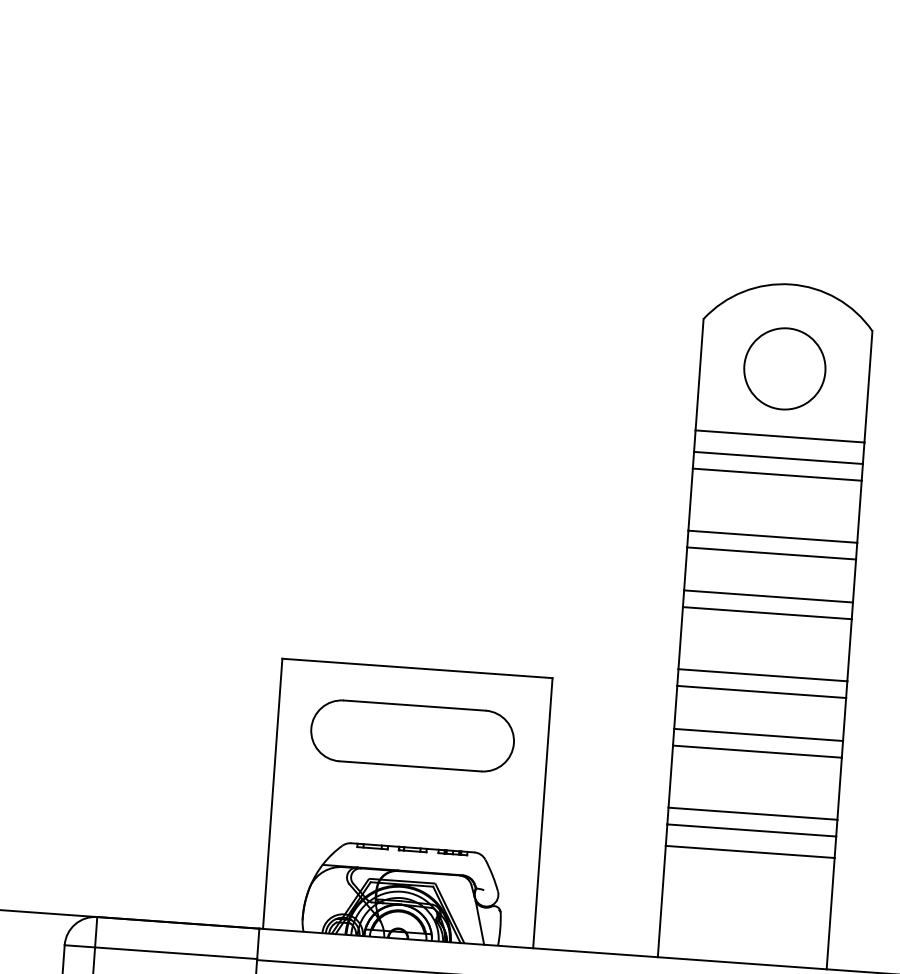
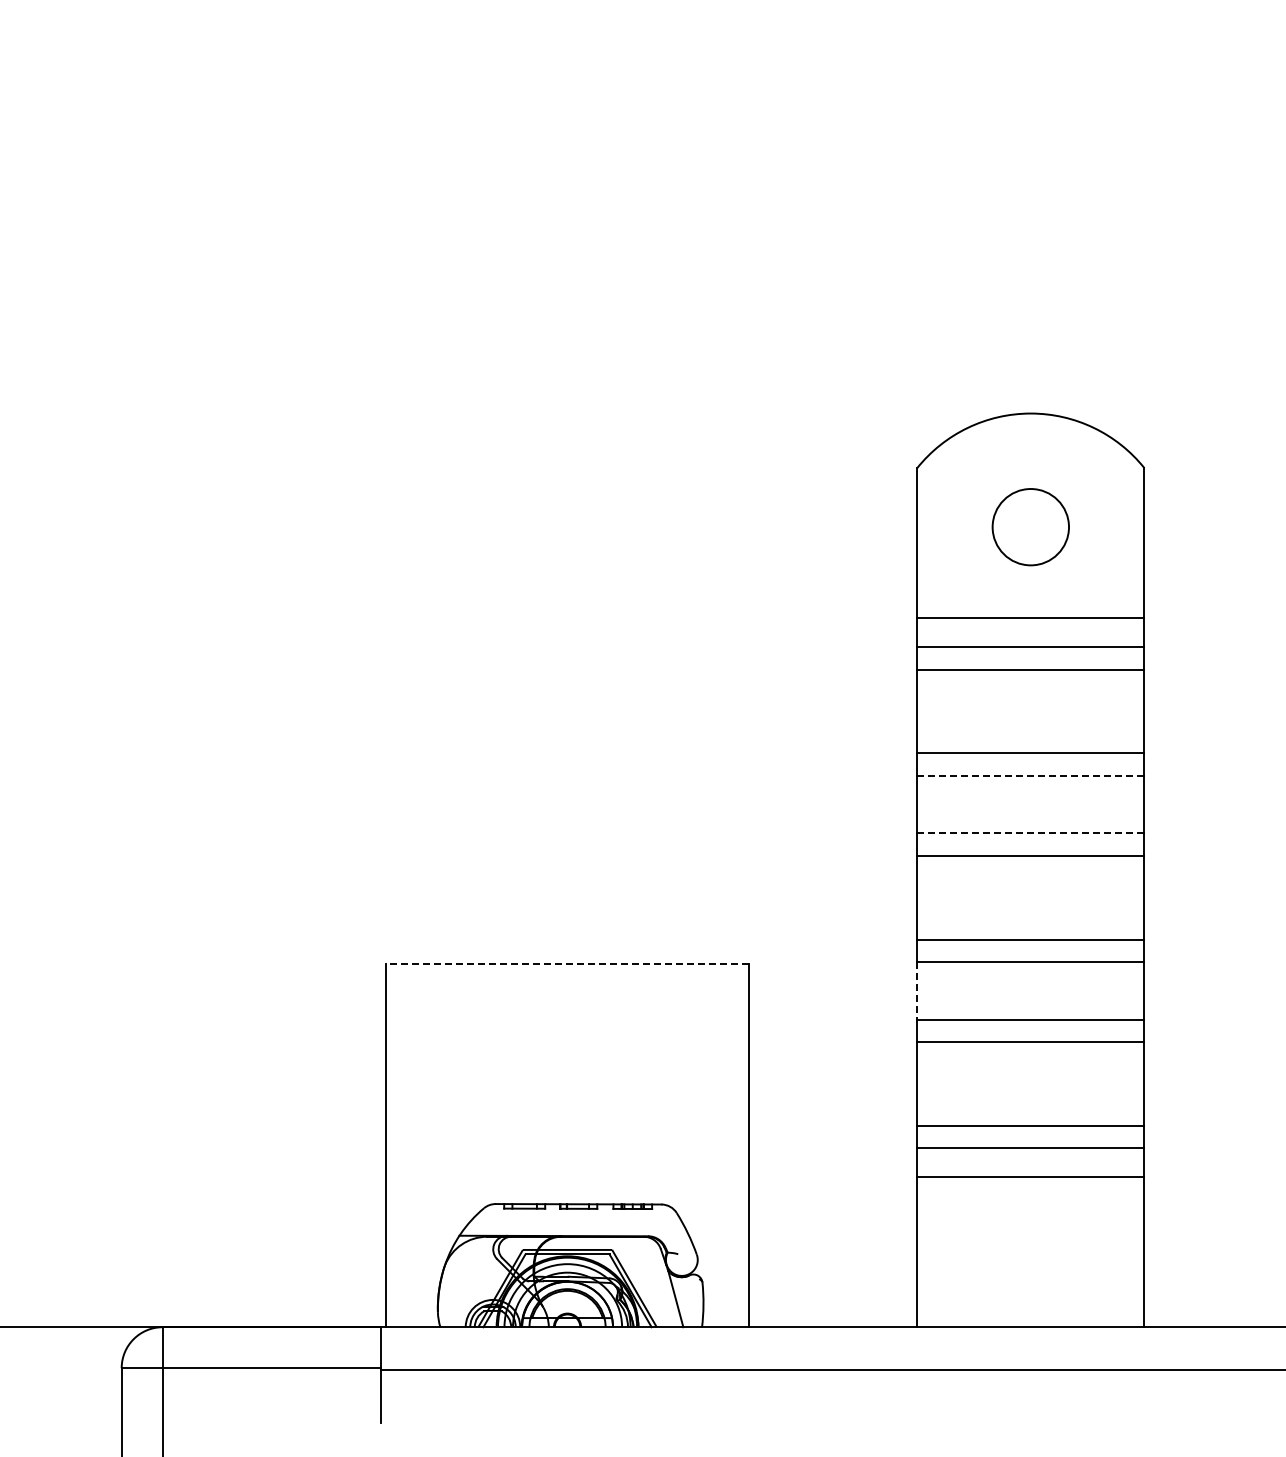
circle: (784, 368) -> (1030, 526), size x0.7
line: (771, 553) -> (1030, 775), solid -> dashed
line: (768, 596) -> (1030, 833), solid -> dashed
line: (417, 668) -> (567, 963), solid -> dashed
line: (676, 707) -> (917, 990), solid -> dashed
part: (412, 735) -> (567, 1054), removed

